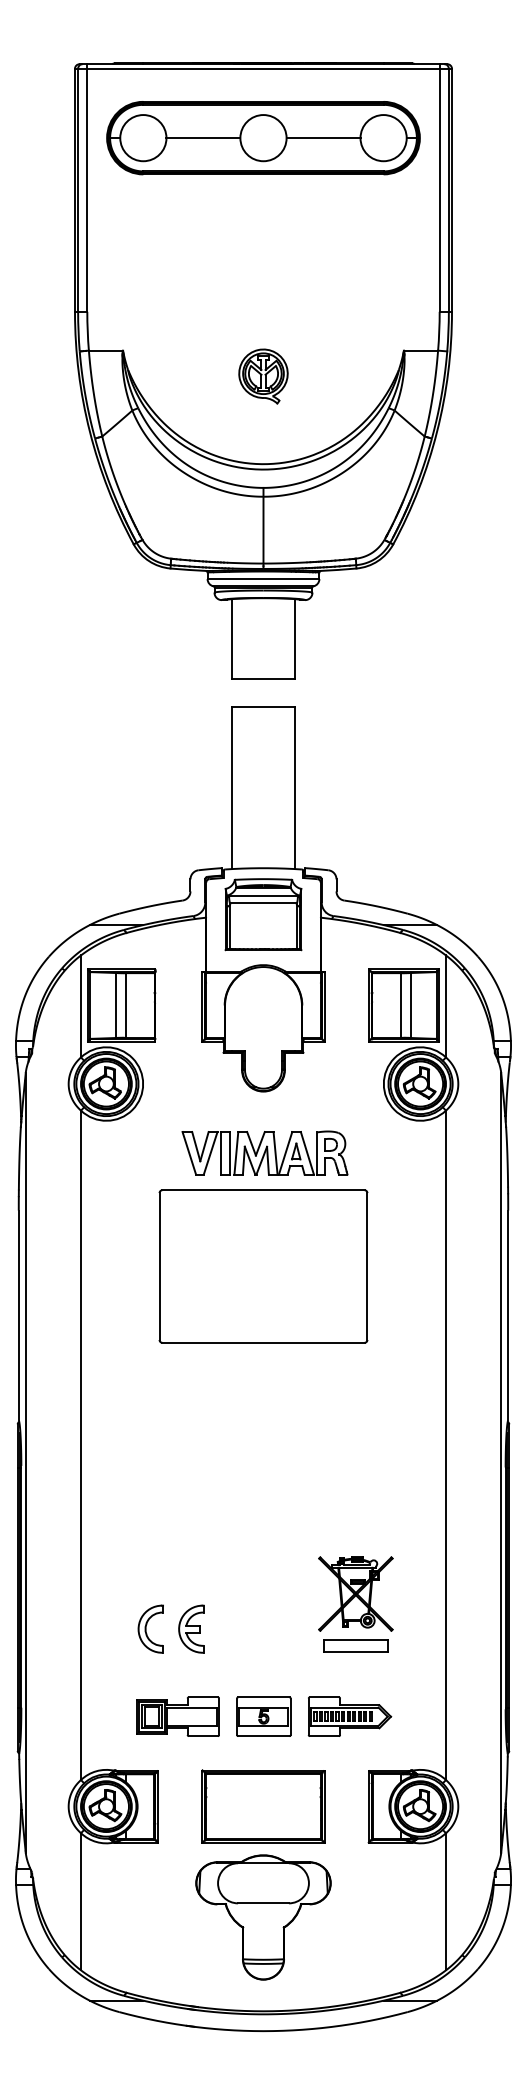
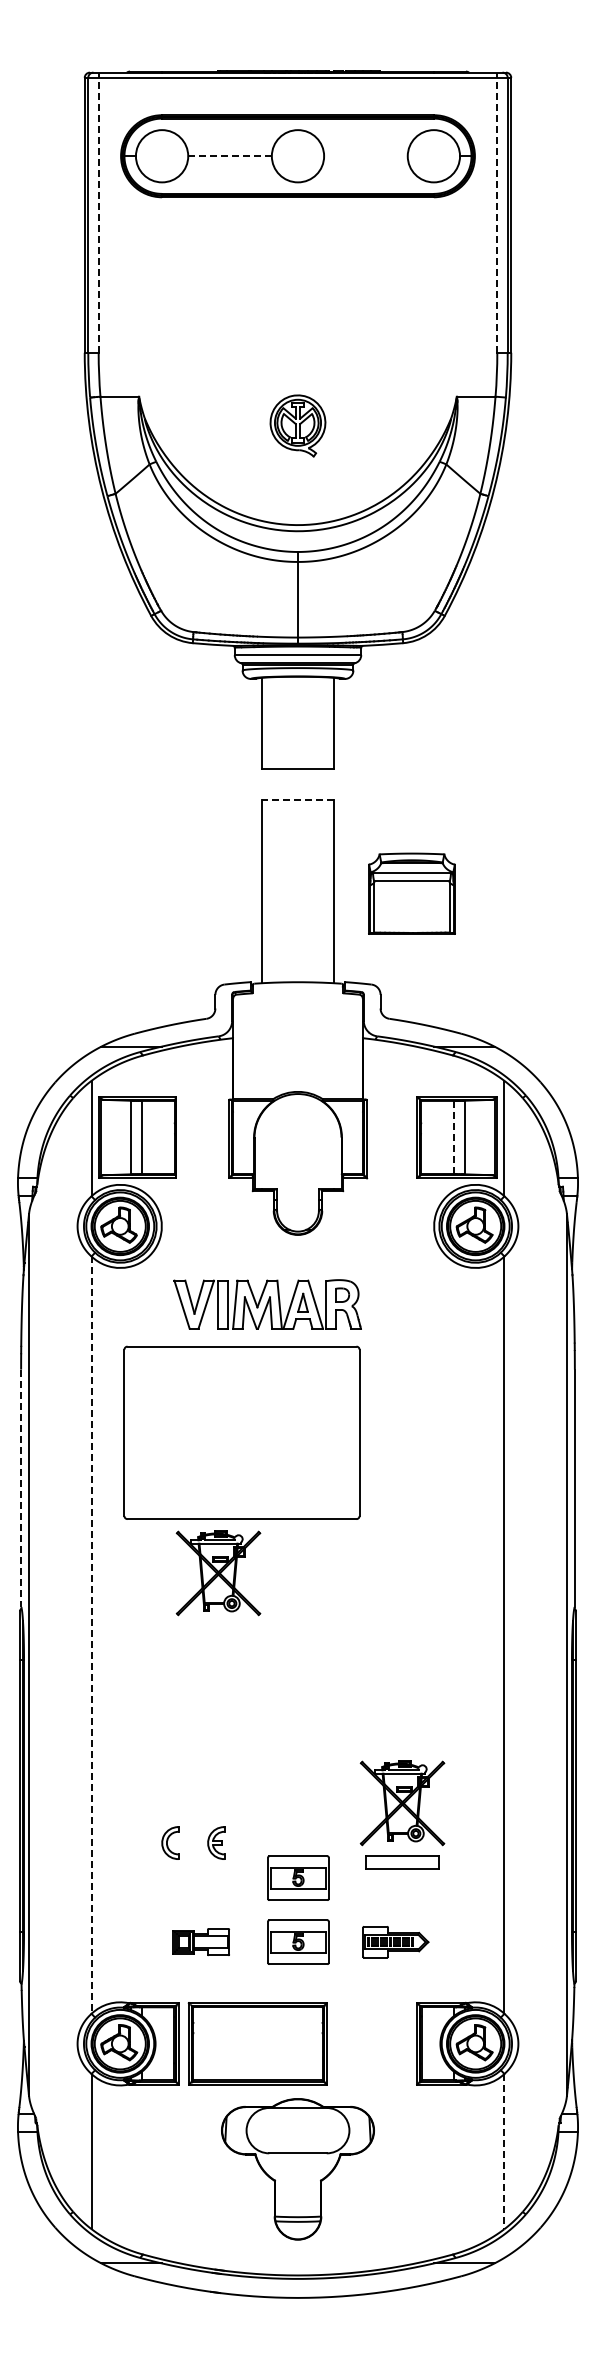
line: (203, 138) -> (230, 156), solid -> dashed
line: (323, 138) -> (365, 156), removed
line: (87, 187) -> (98, 212), solid -> dashed
line: (439, 187) -> (497, 212), solid -> dashed
line: (263, 707) -> (297, 800), solid -> dashed
part: (263, 914) -> (411, 893), moved
line: (400, 1005) -> (453, 1137), solid -> dashed
part: (264, 1153) -> (267, 1304), moved
part: (263, 1266) -> (241, 1432), moved
line: (19, 1315) -> (21, 1488), solid -> dashed
part: (193, 1390) -> (218, 1573), added
line: (80, 1445) -> (91, 1635), solid -> dashed
part: (150, 1628) -> (170, 1842), size x0.6
part: (191, 1628) -> (216, 1842), size x0.6
part: (263, 1659) -> (298, 1877), added
part: (178, 1716) -> (201, 1941), size x0.6
part: (349, 1716) -> (395, 1941), size x0.7
part: (263, 1806) -> (257, 2043), moved
line: (446, 1901) -> (504, 2151), solid -> dashed

